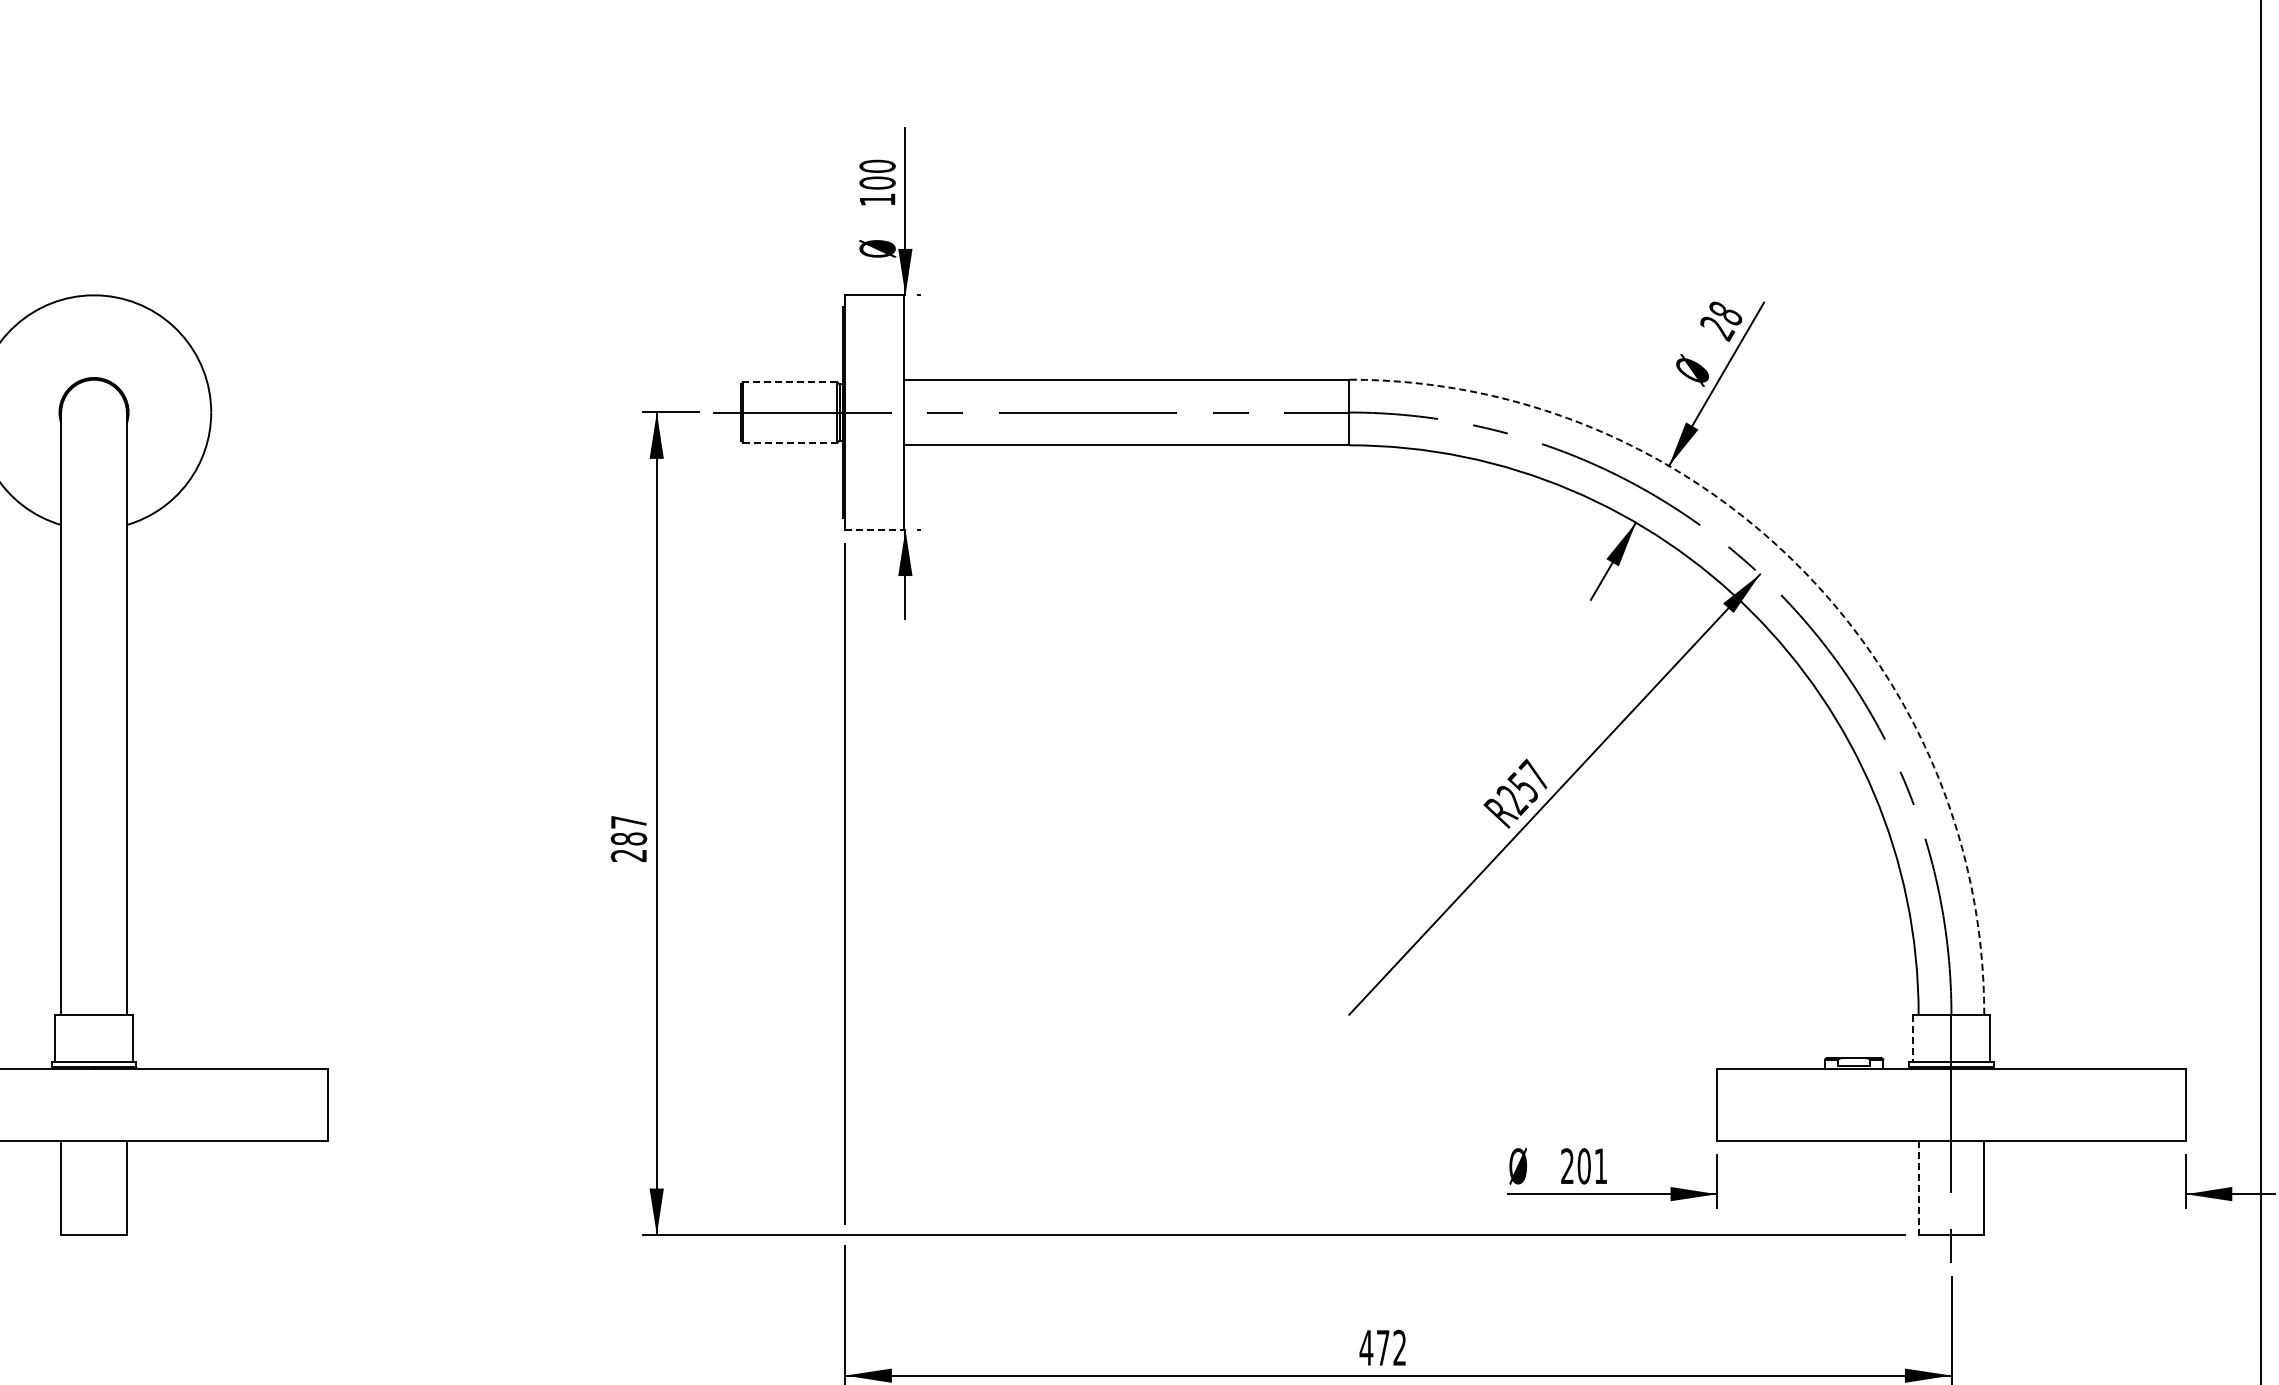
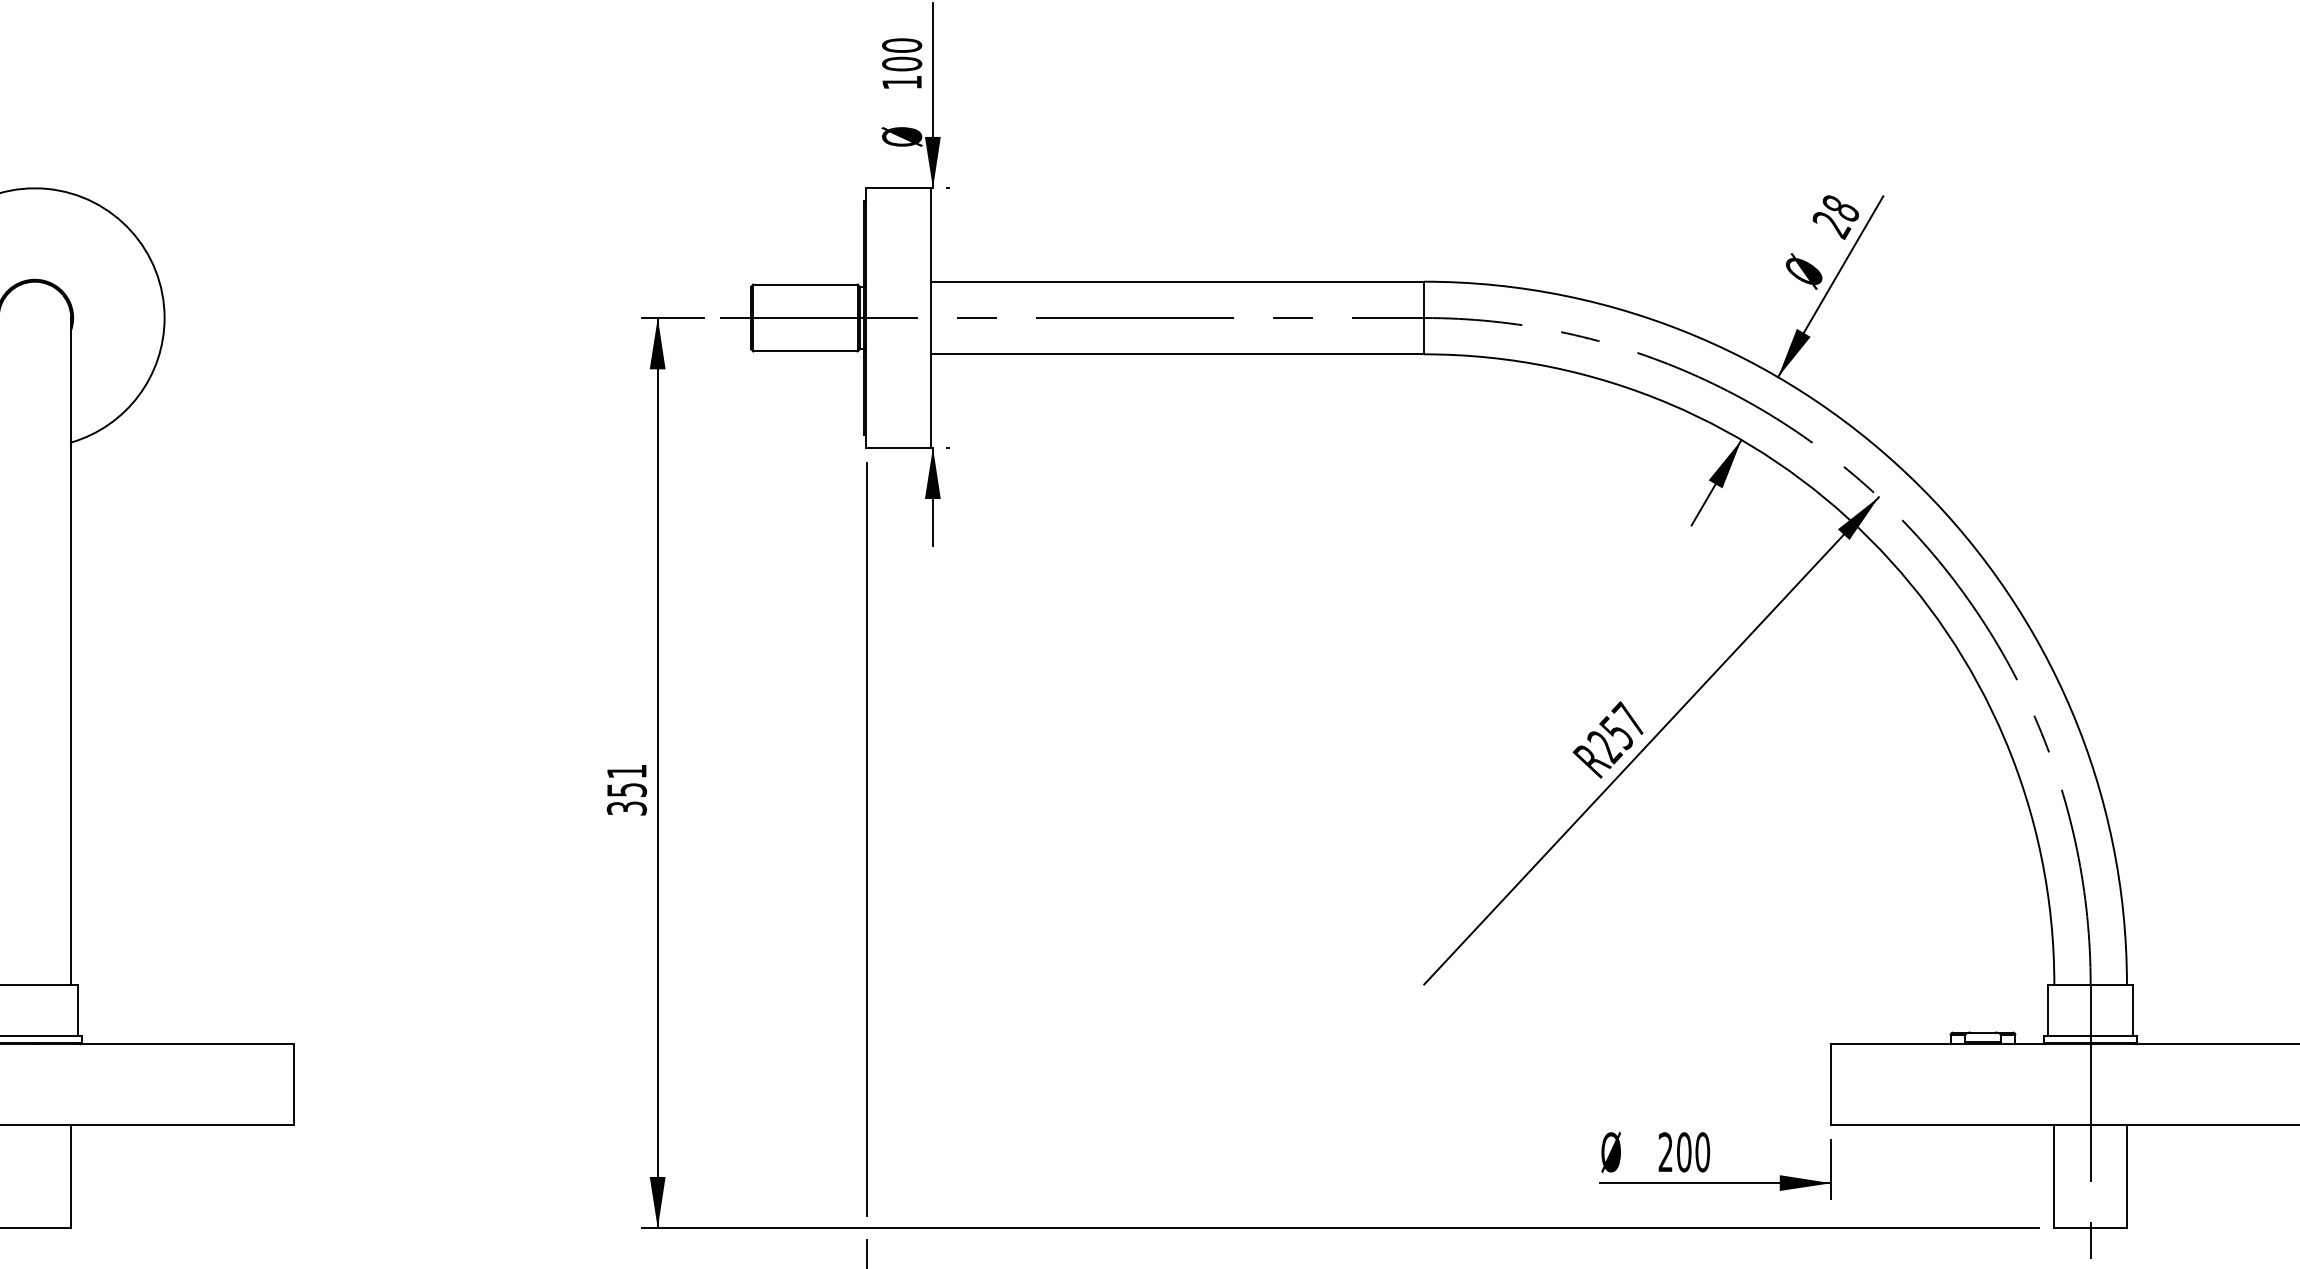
line: (789, 382) -> (804, 284), dashed -> solid
line: (790, 442) -> (805, 351), dashed -> solid
line: (875, 529) -> (899, 447), dashed -> solid
arc: (1798, 565) -> (1921, 487), dashed -> solid
text: (628, 839) -> (626, 790), 287 -> 351
line: (1912, 1038) -> (2047, 1010), dashed -> solid
text: (1600, 1166) -> (1702, 1152), 201 -> 200
line: (1918, 1188) -> (2054, 1176), dashed -> solid

